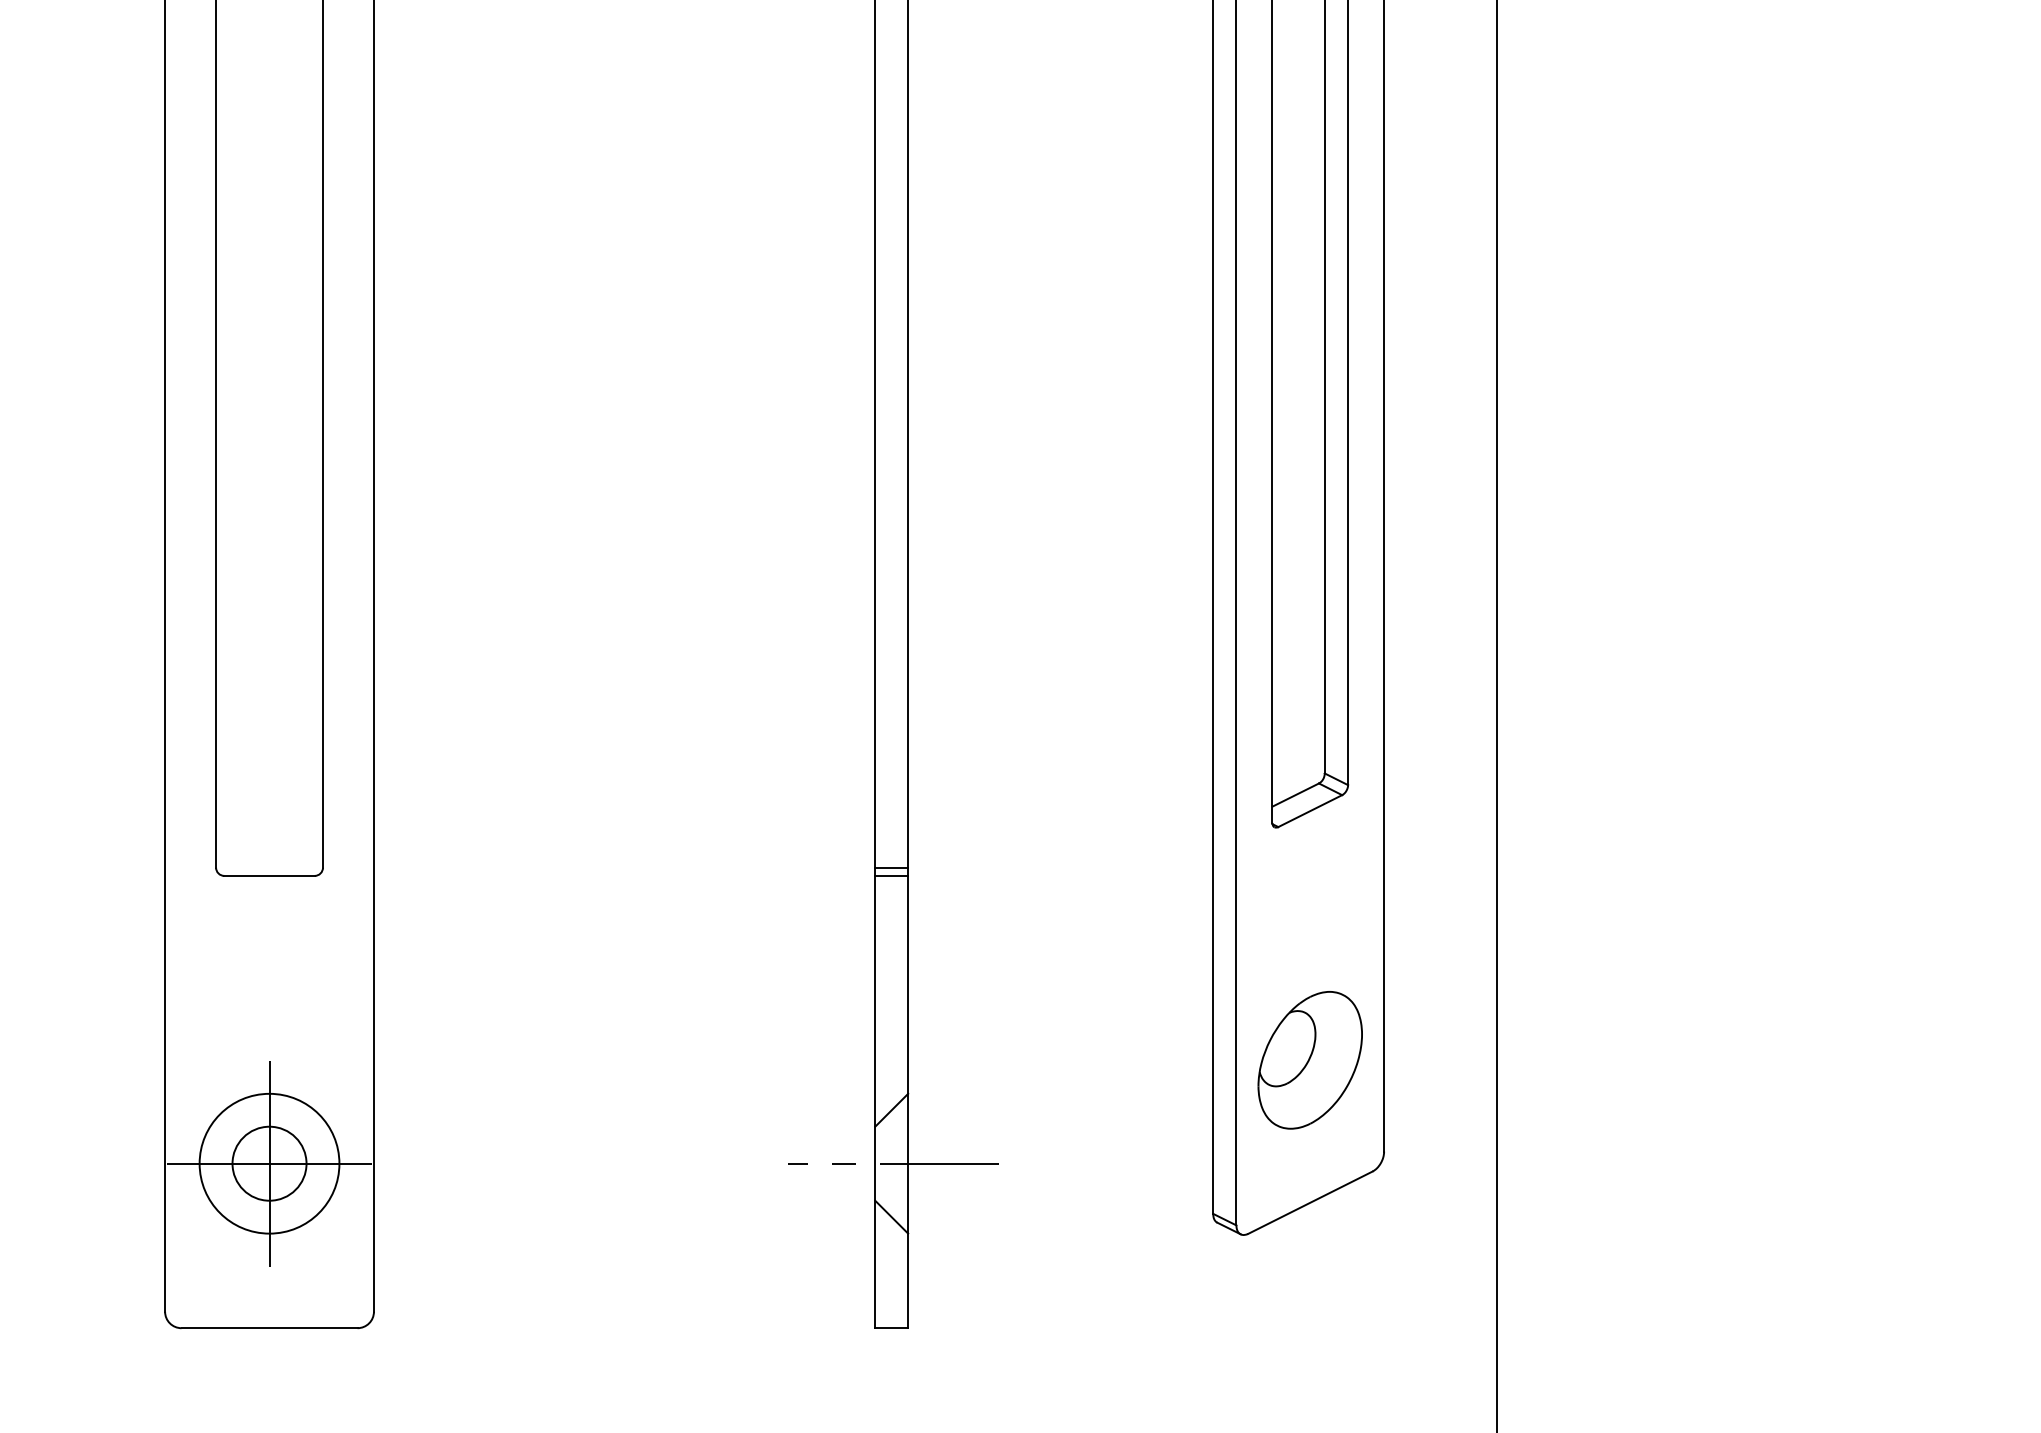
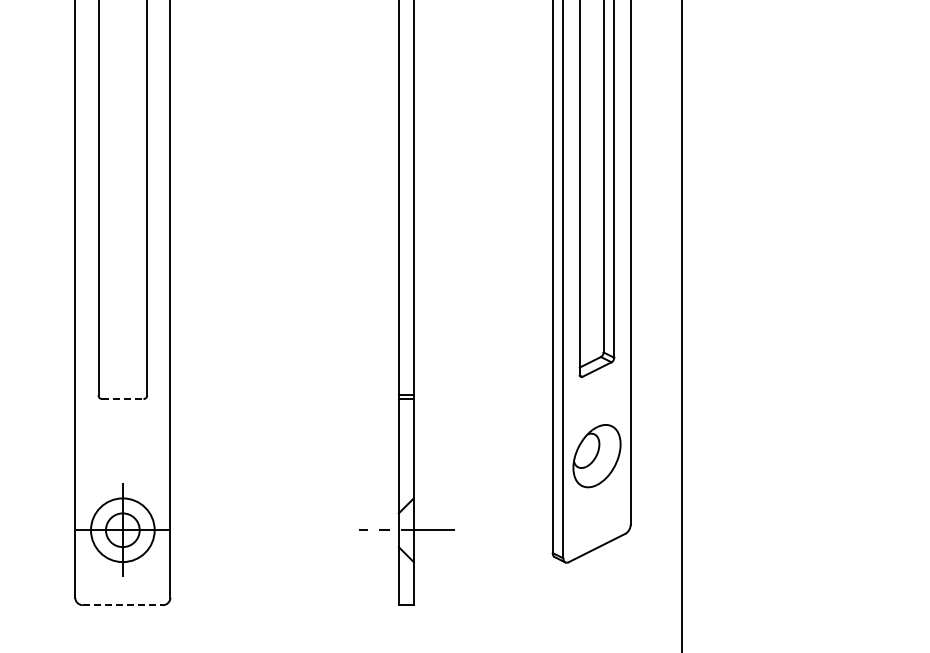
line: (268, 876) -> (122, 399), solid -> dashed
part: (1309, 1061) -> (596, 456), moved
line: (270, 1328) -> (123, 605), solid -> dashed

